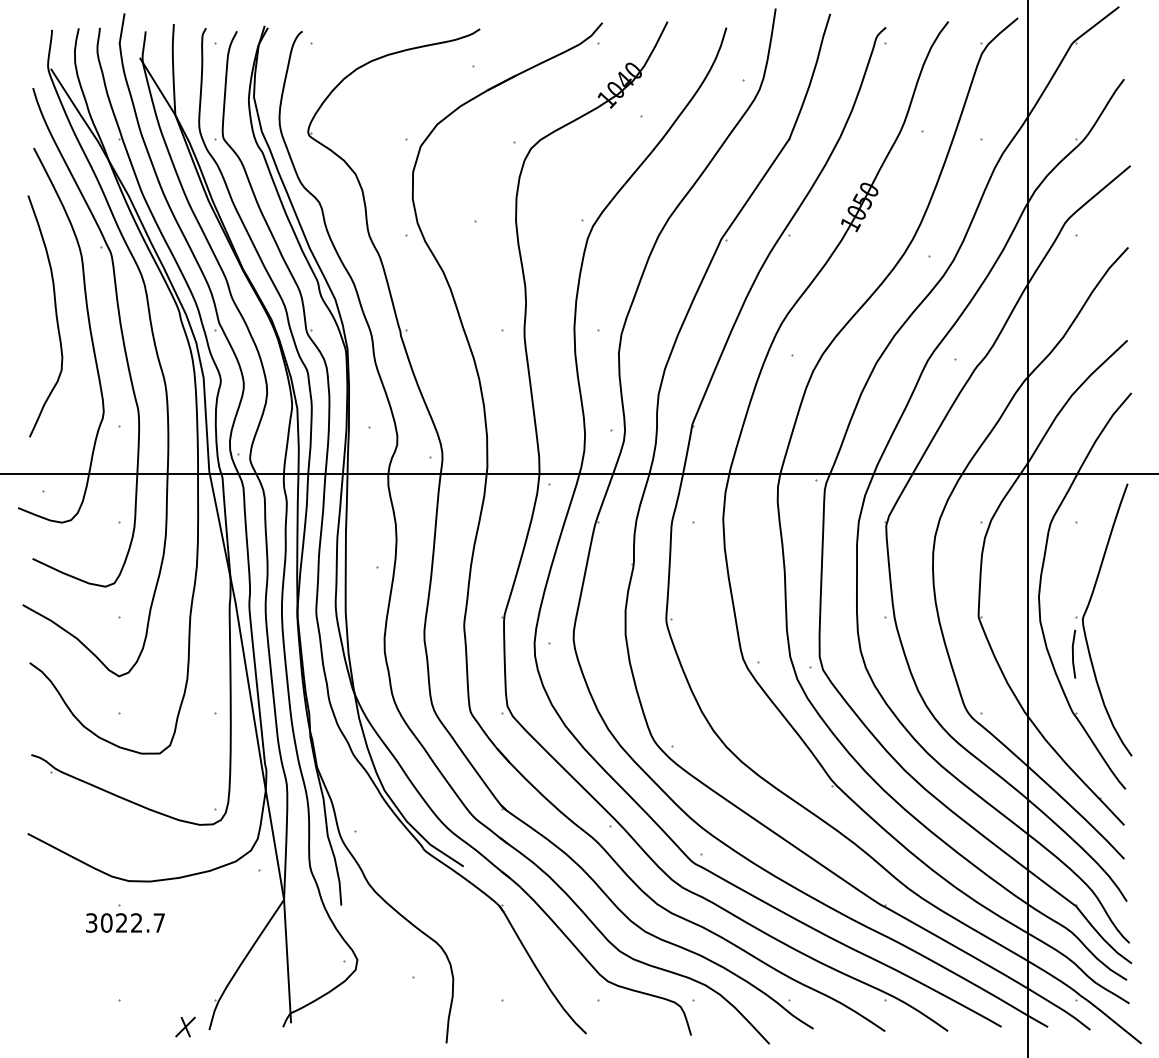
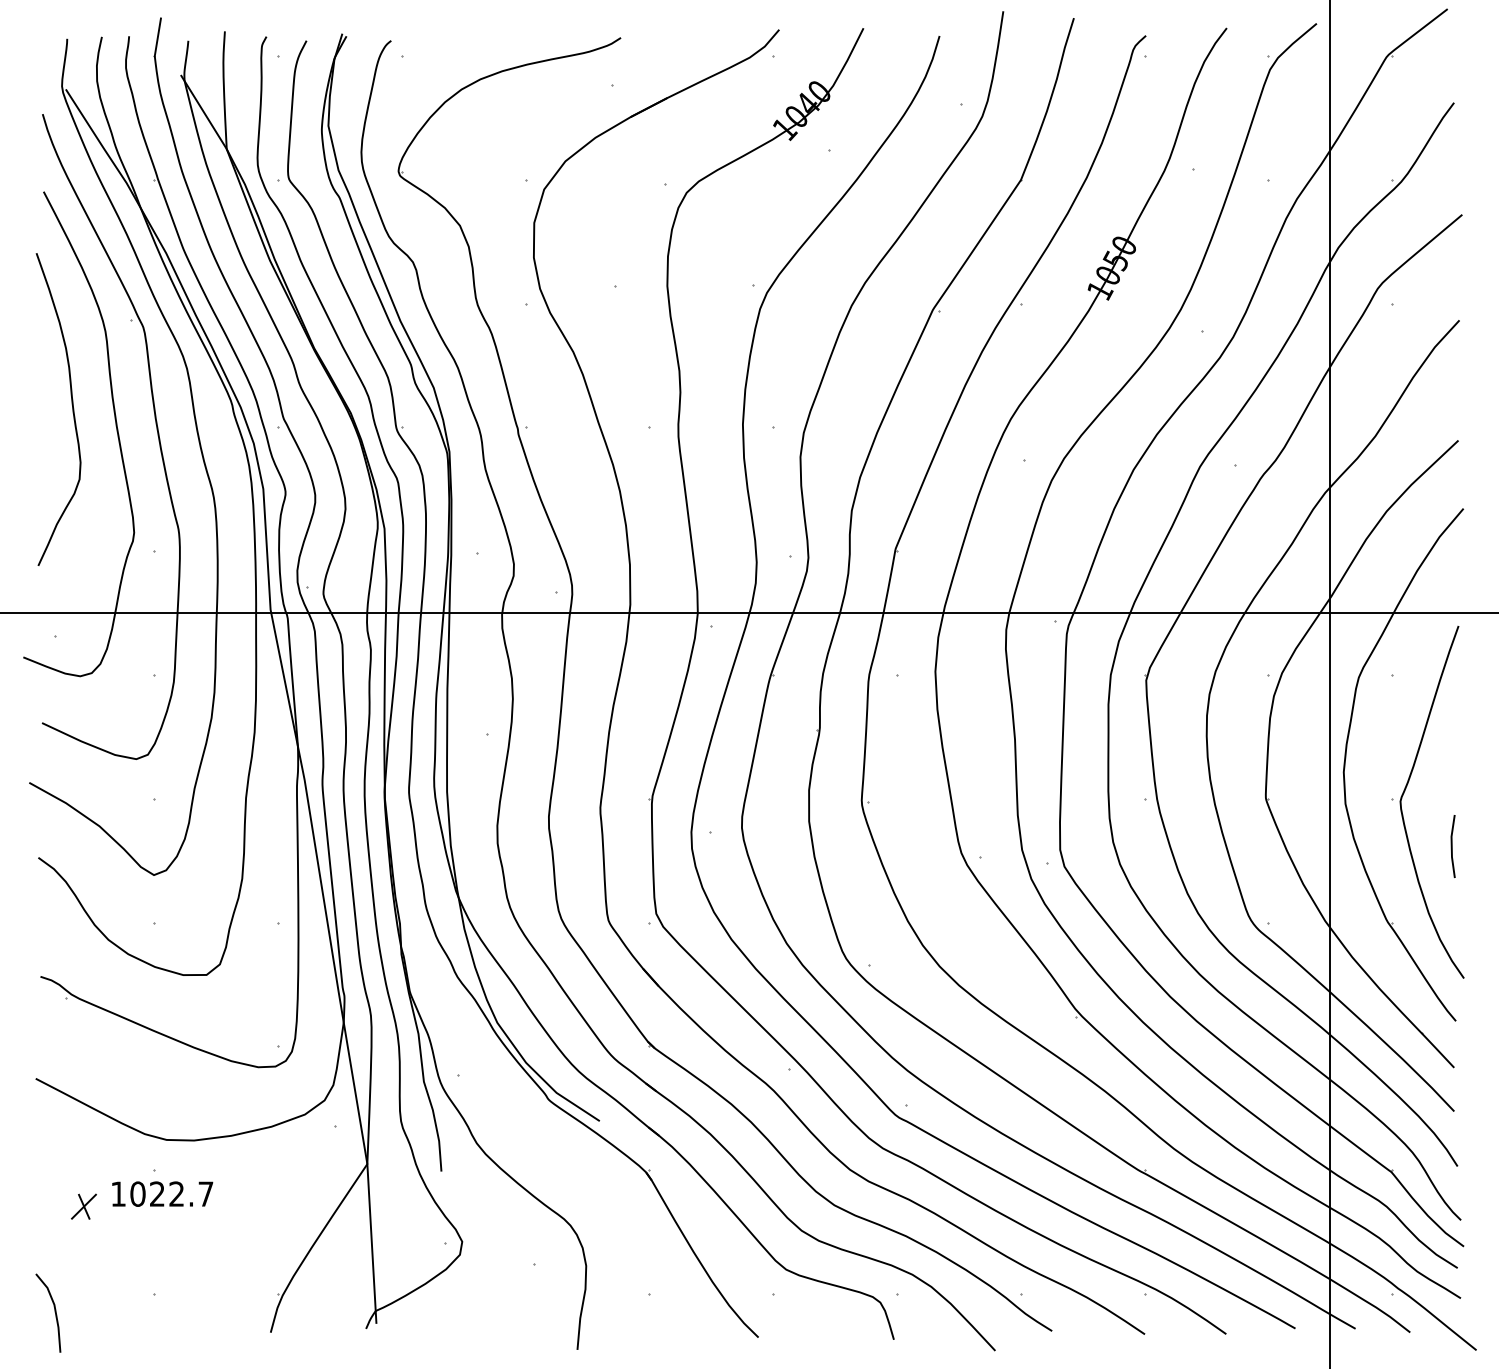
line: (1073, 654) -> (1452, 846), moved
text: (91, 922) -> (118, 1193), 3022.7 -> 1022.7
line: (42, 1014) -> (54, 1312), added
part: (185, 1026) -> (83, 1206), moved

